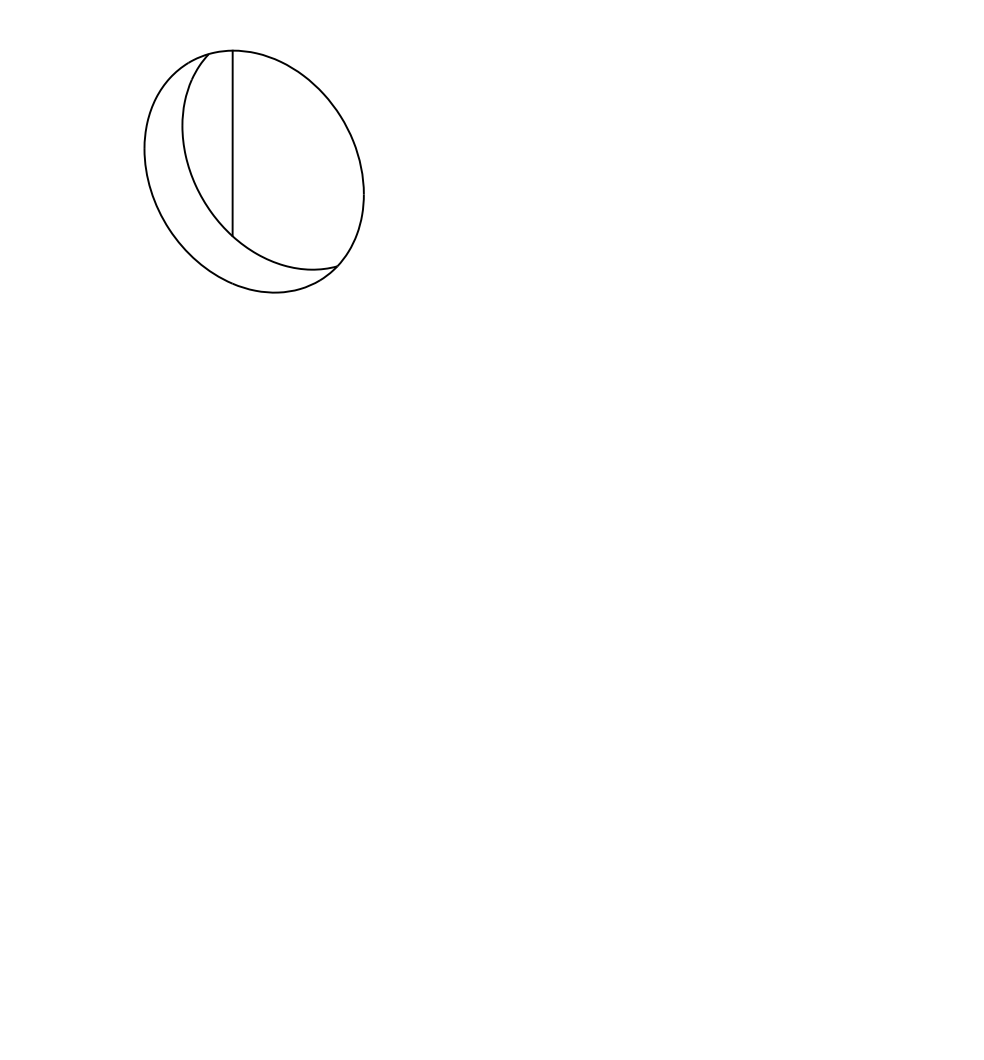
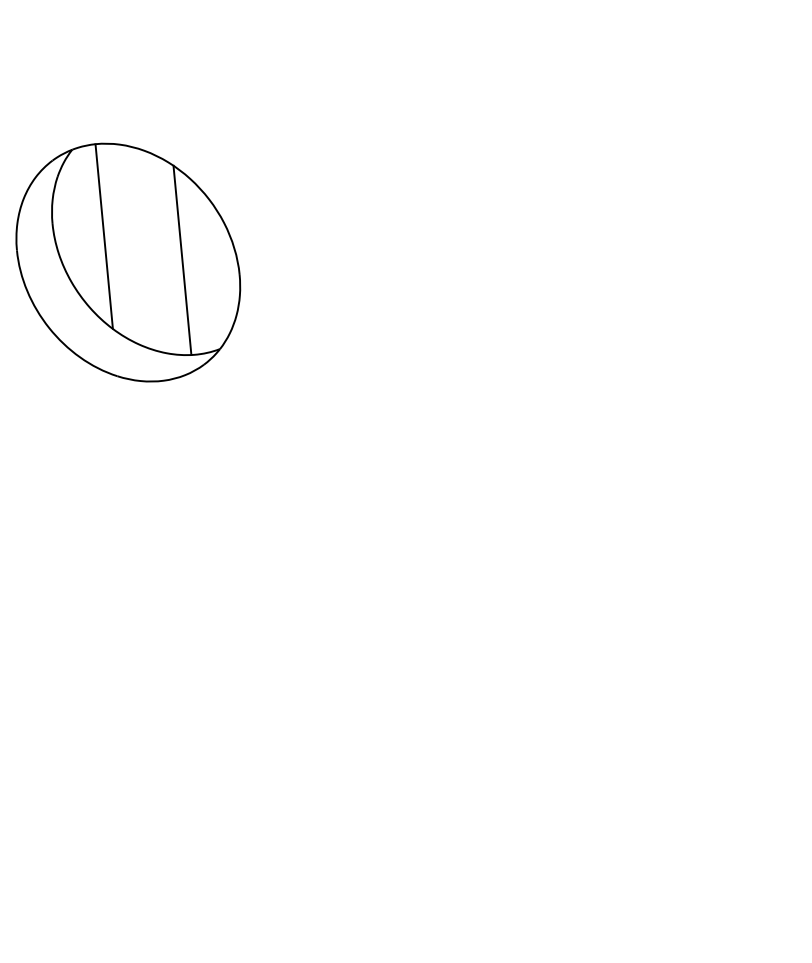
line: (308, 174) -> (182, 260), added

